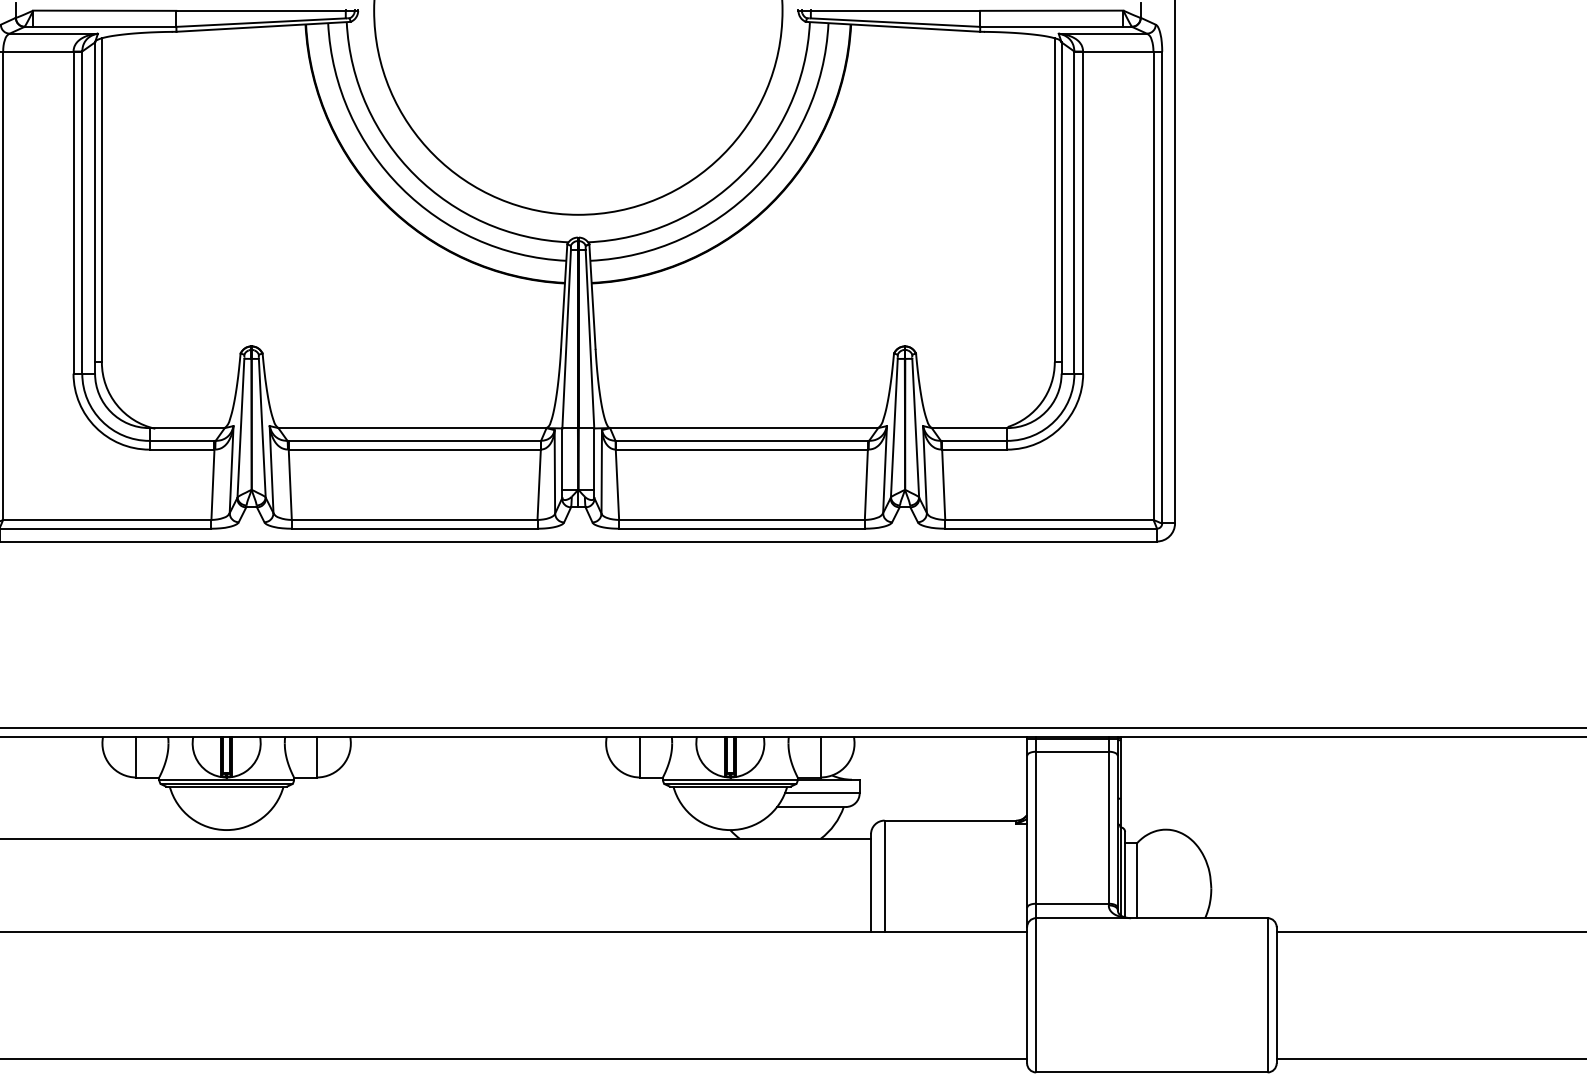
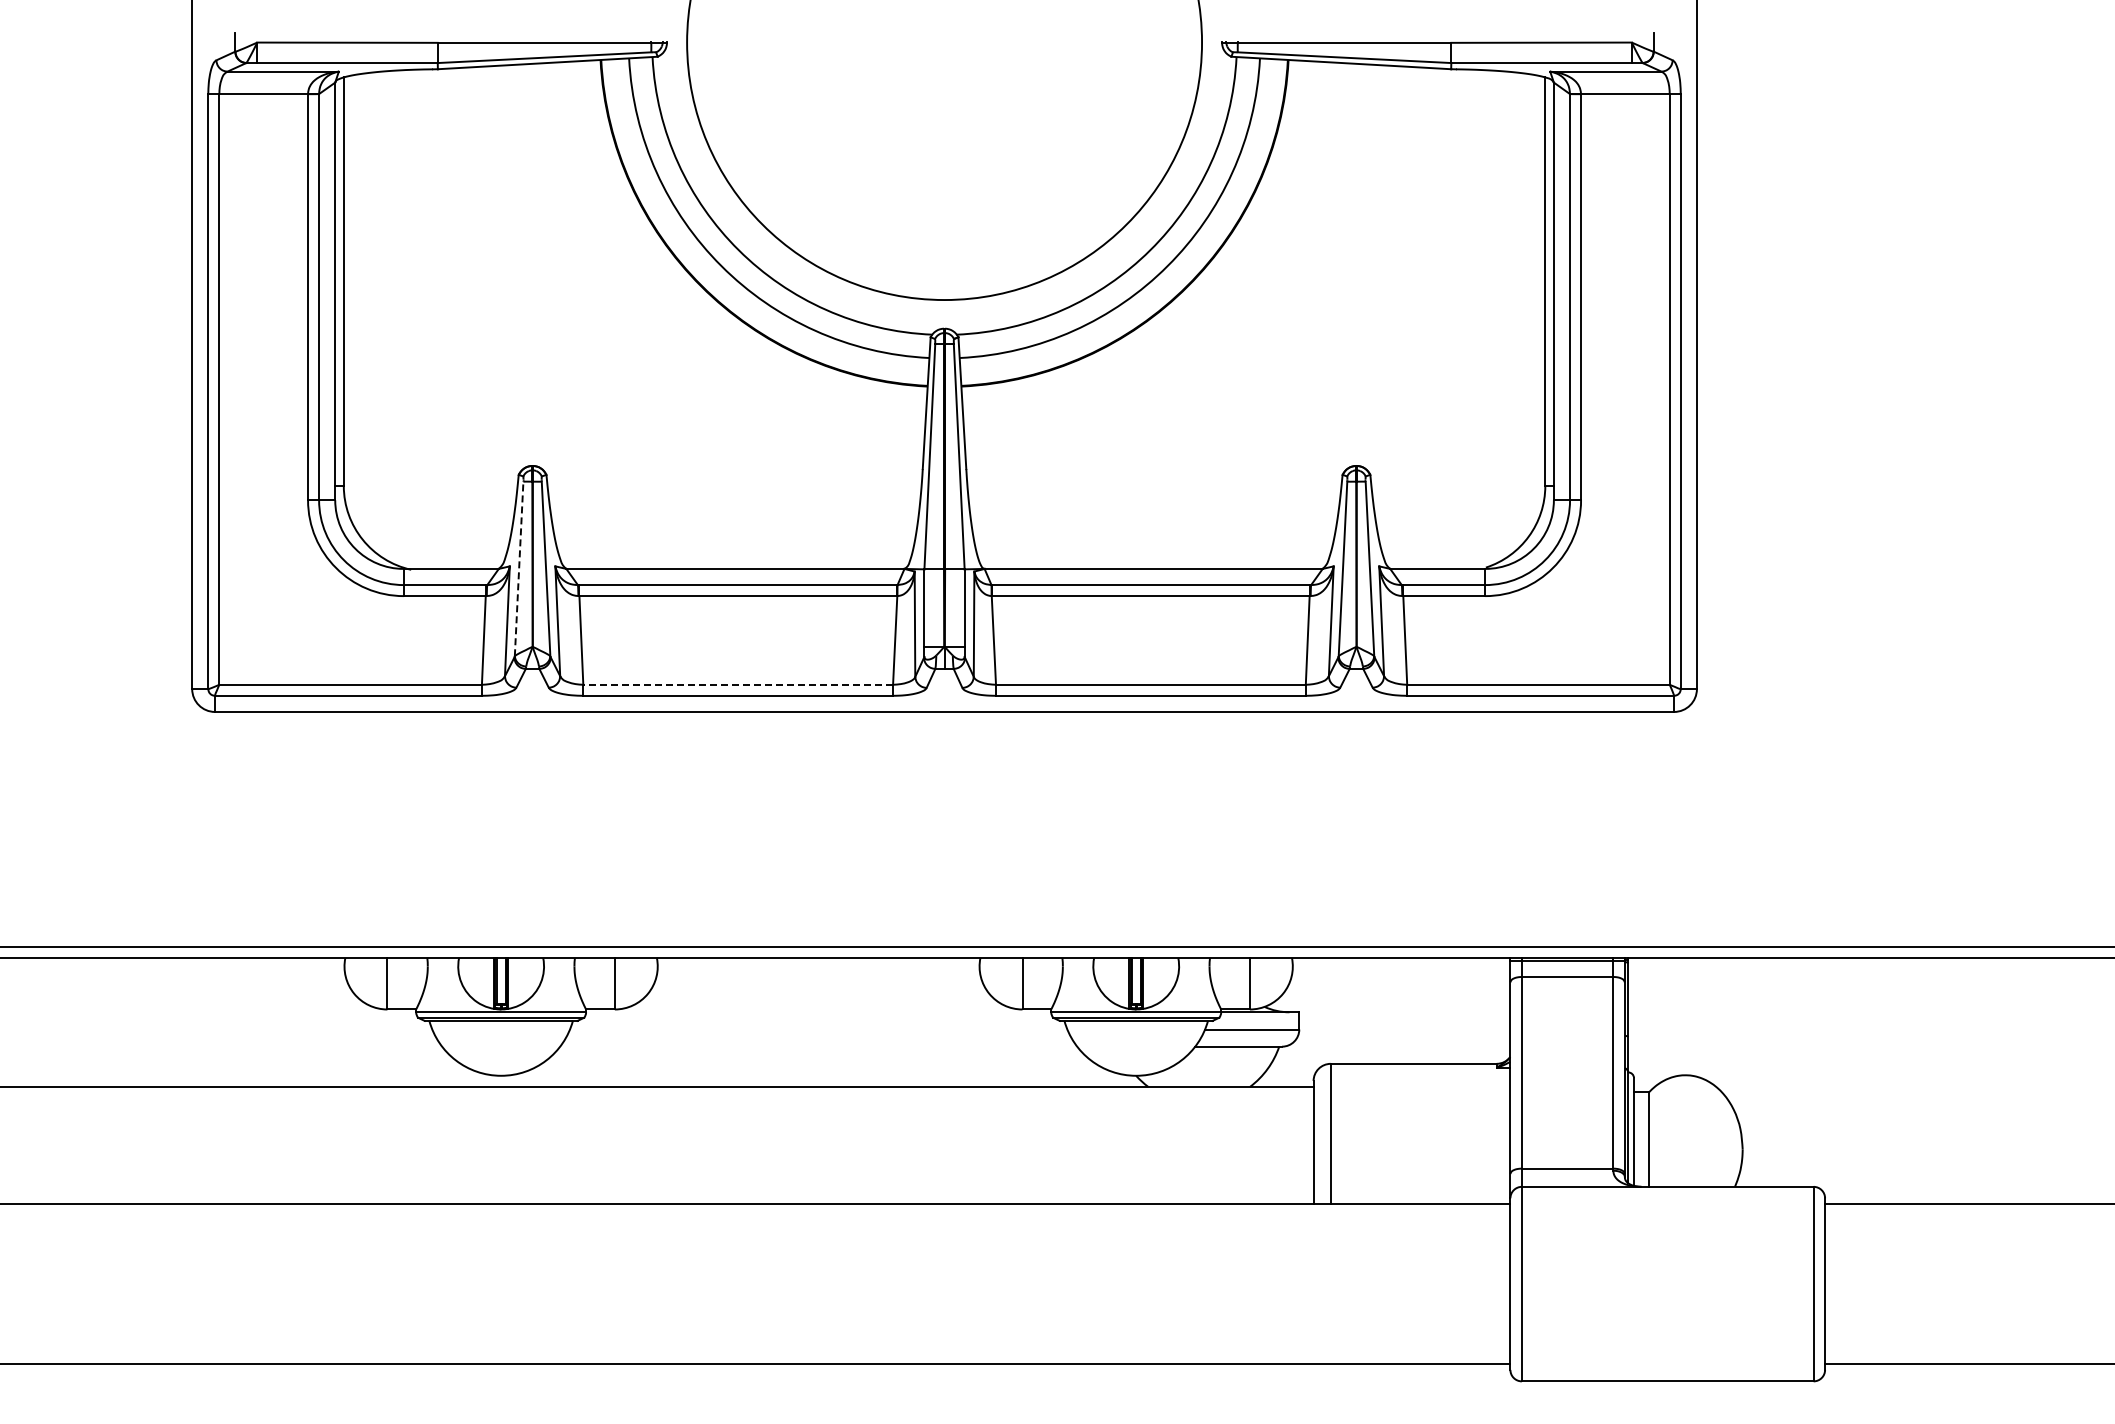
line: (241, 427) -> (519, 568), solid -> dashed
line: (414, 519) -> (738, 684), solid -> dashed

